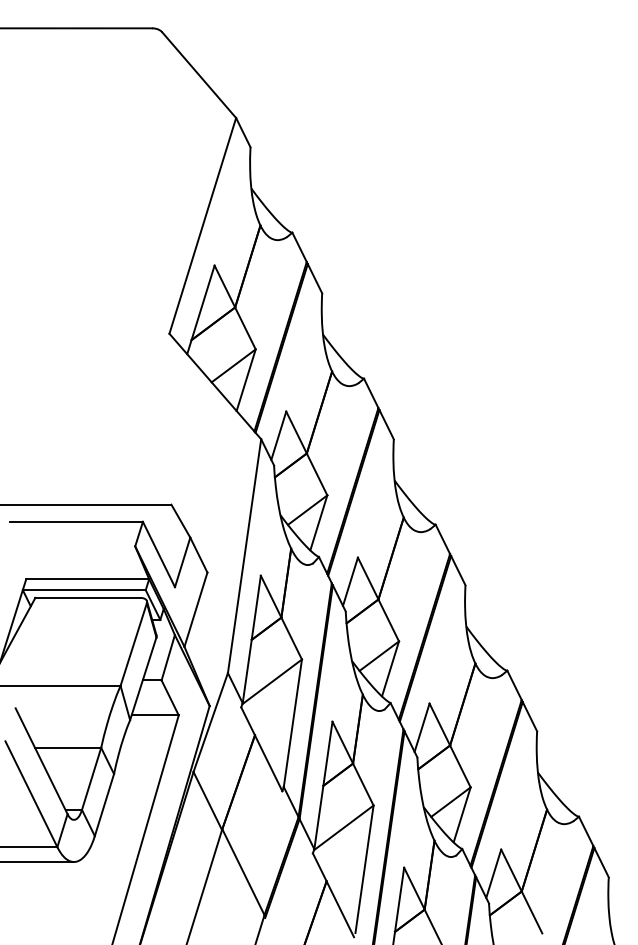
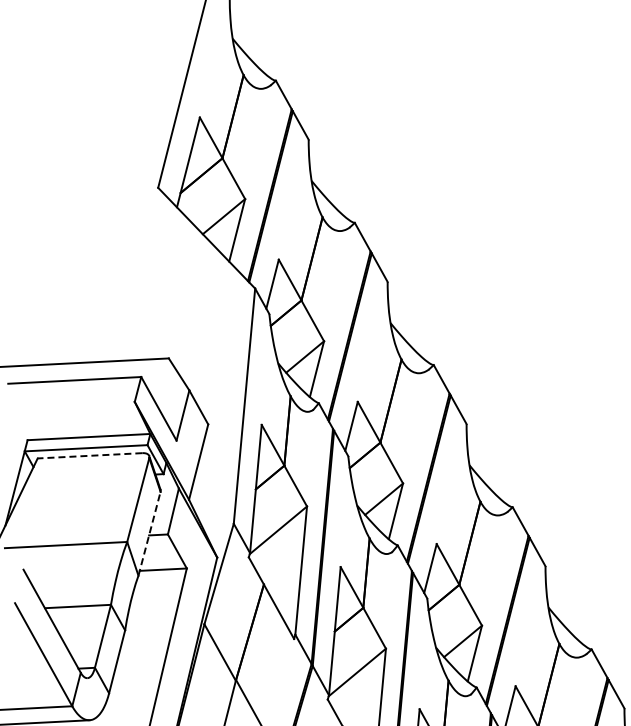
line: (87, 597) -> (89, 455), solid -> dashed
line: (143, 678) -> (149, 533), solid -> dashed

